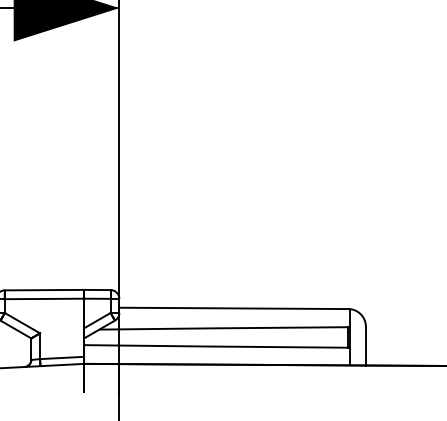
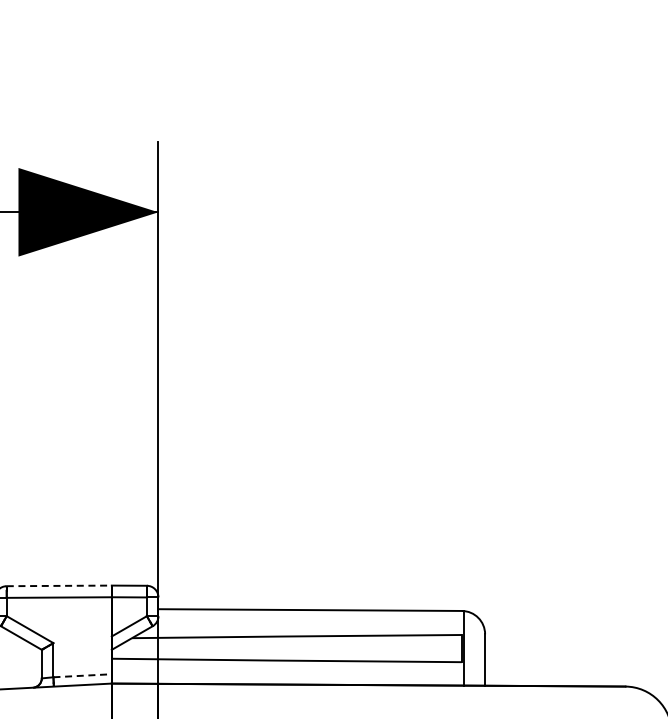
line: (44, 289) -> (59, 585), solid -> dashed
line: (62, 357) -> (83, 675), solid -> dashed

